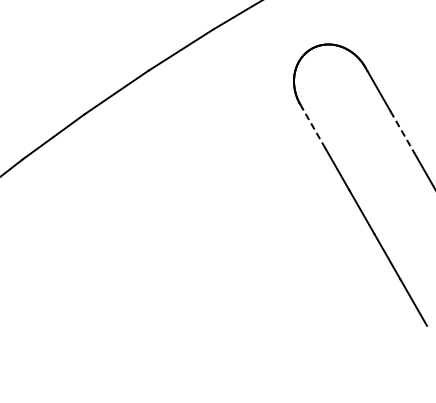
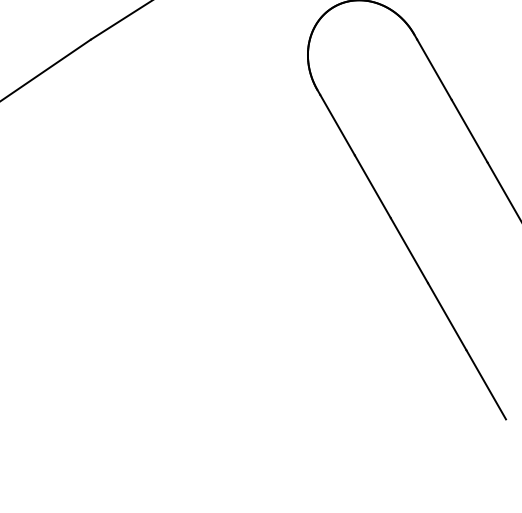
line: (313, 127) -> (336, 123), dashed -> solid
line: (402, 132) -> (469, 131), dashed -> solid

